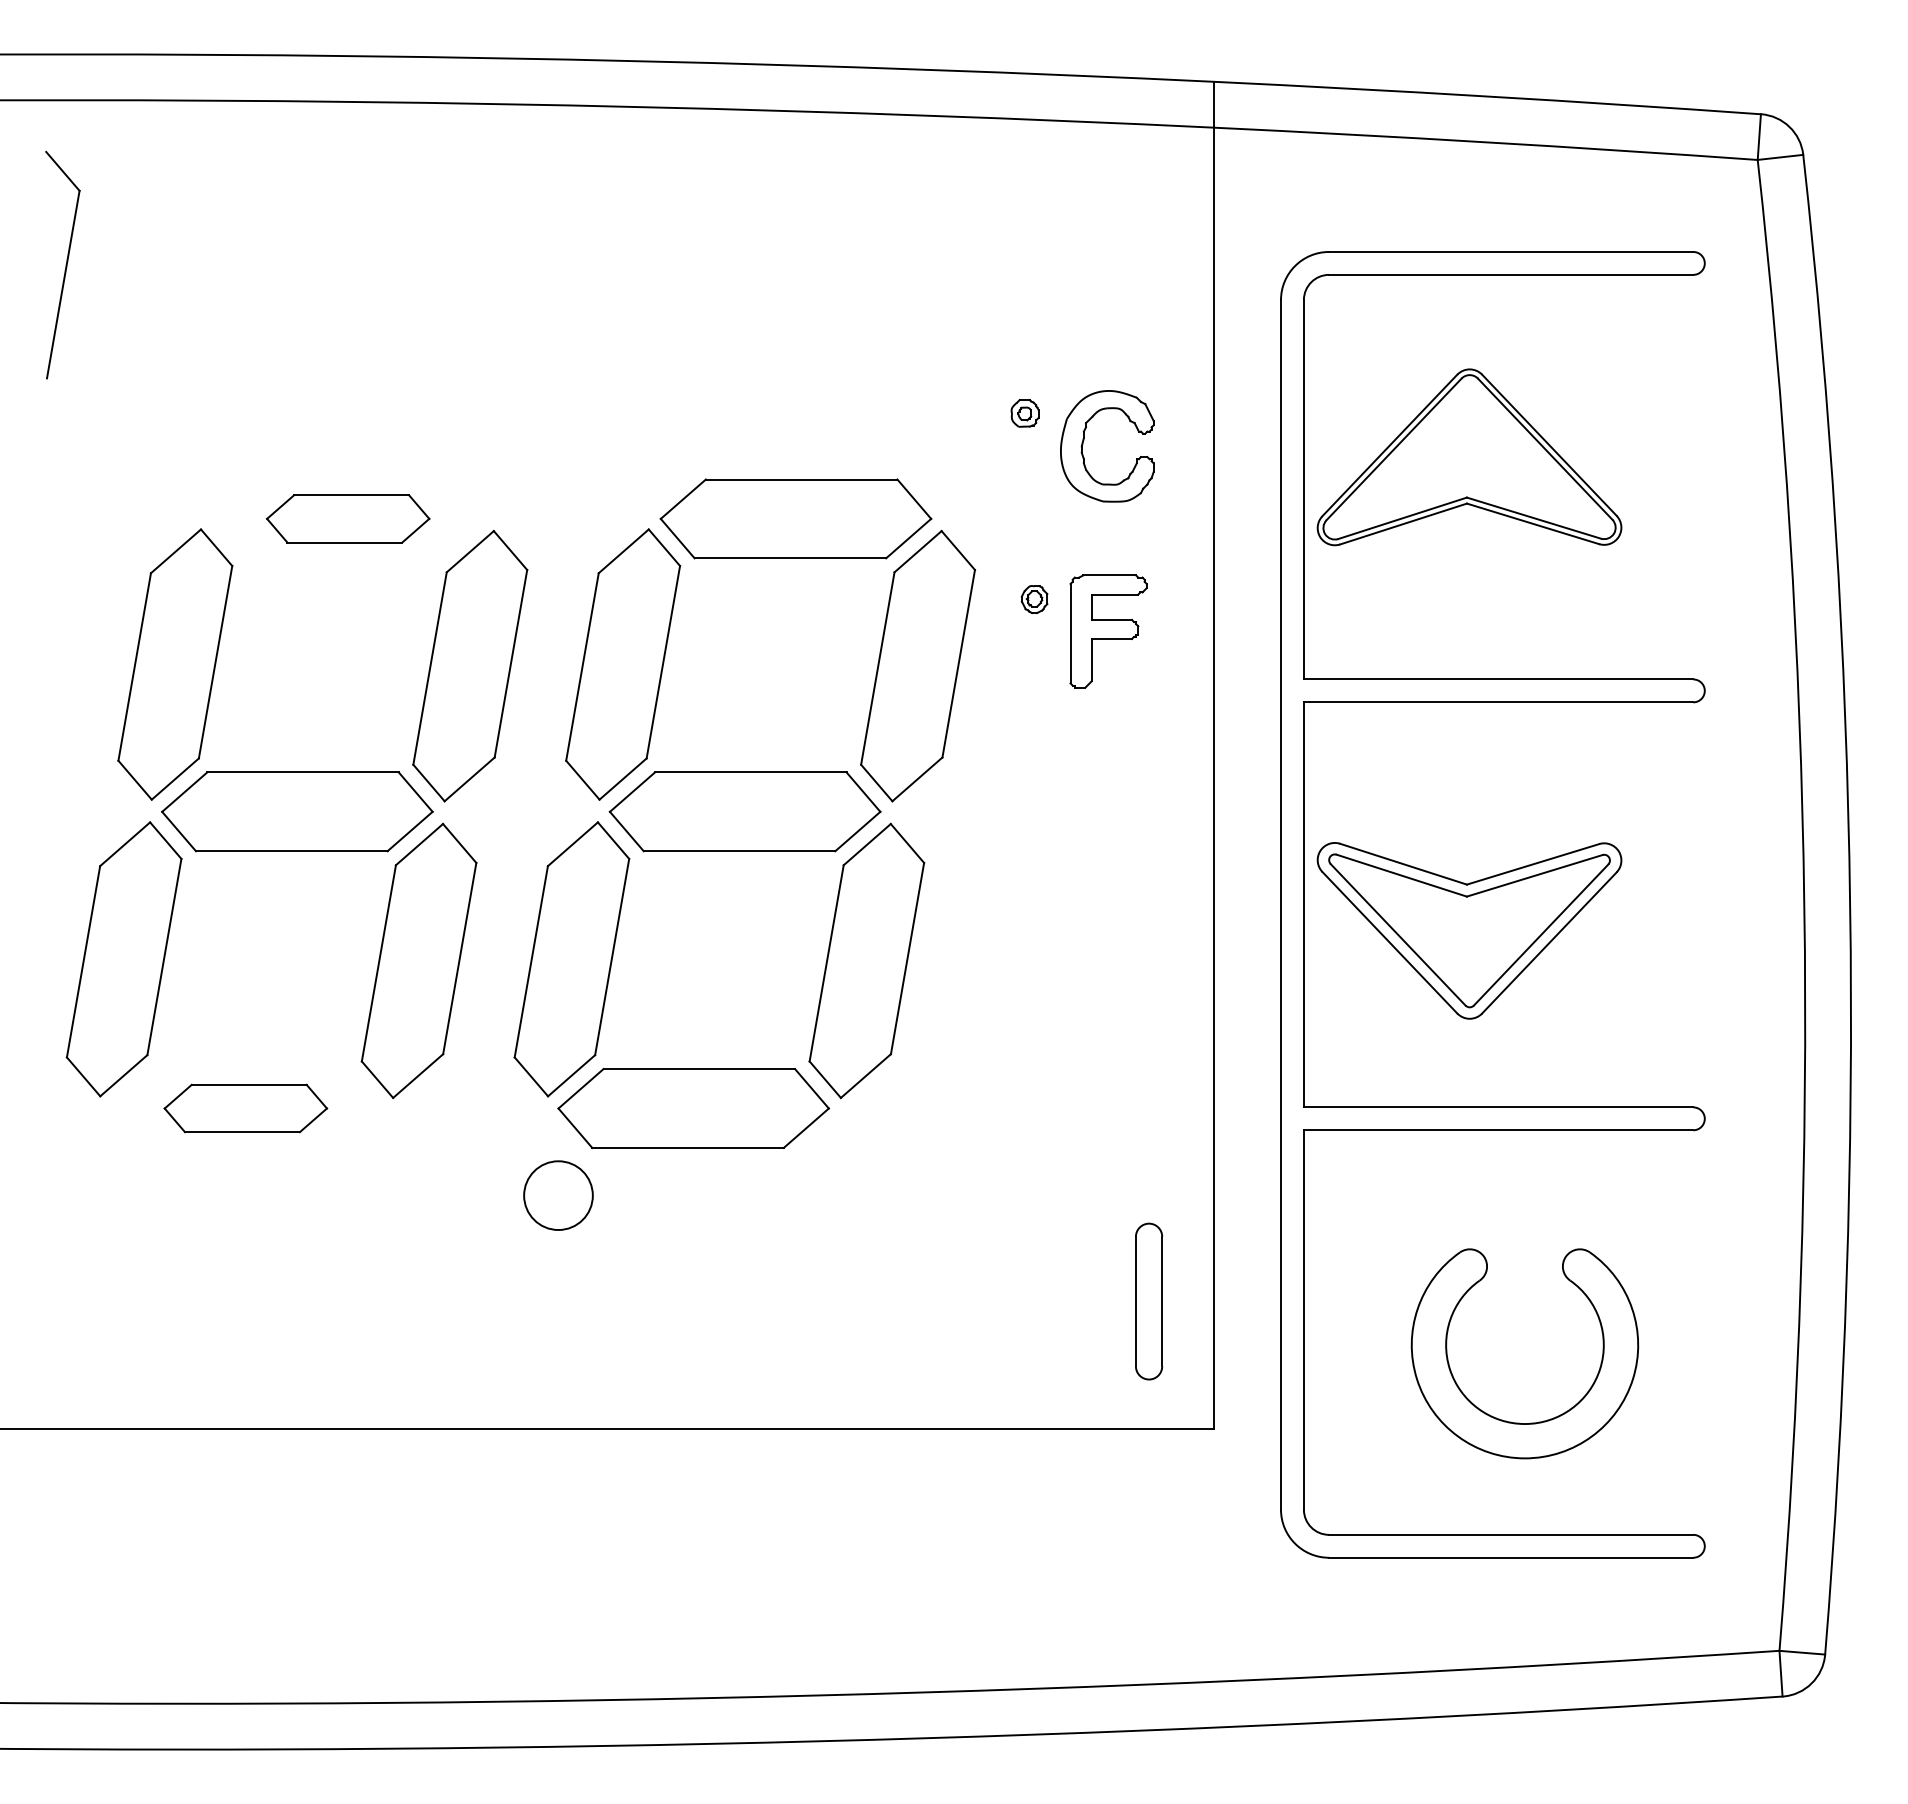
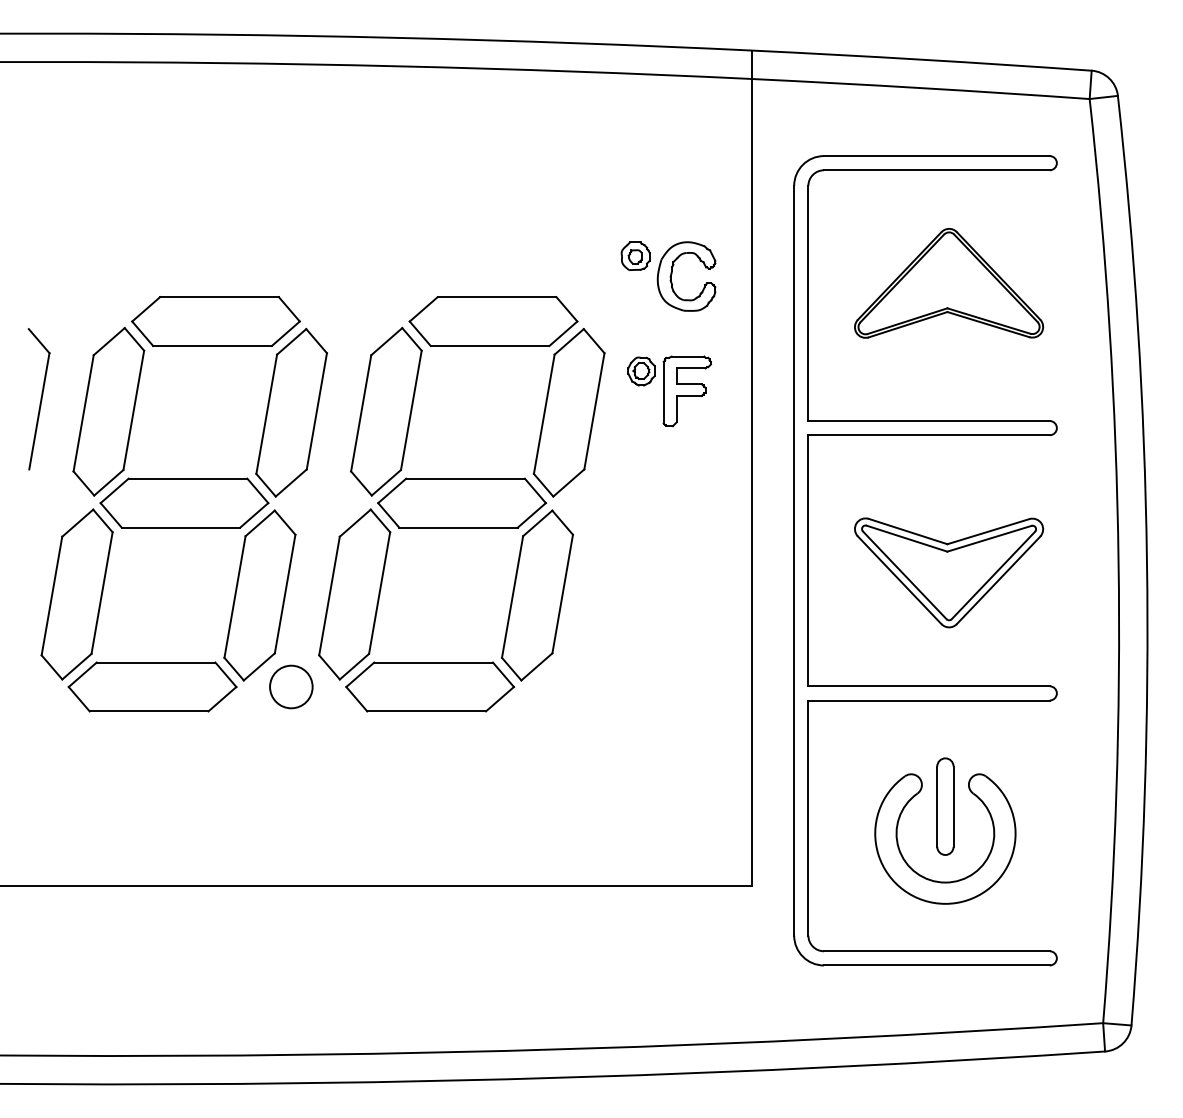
part: (61, 265) -> (38, 399), moved
part: (1024, 412) -> (635, 255), size x1.67
part: (1470, 457) -> (949, 283), moved
part: (347, 518) -> (215, 321), size x1.67
part: (1034, 599) -> (641, 371), size x1.67
part: (1470, 930) -> (949, 572), moved
part: (245, 1107) -> (152, 686), size x1.67
circle: (558, 1194) -> (291, 686), moved
part: (1149, 1301) -> (945, 806), moved

